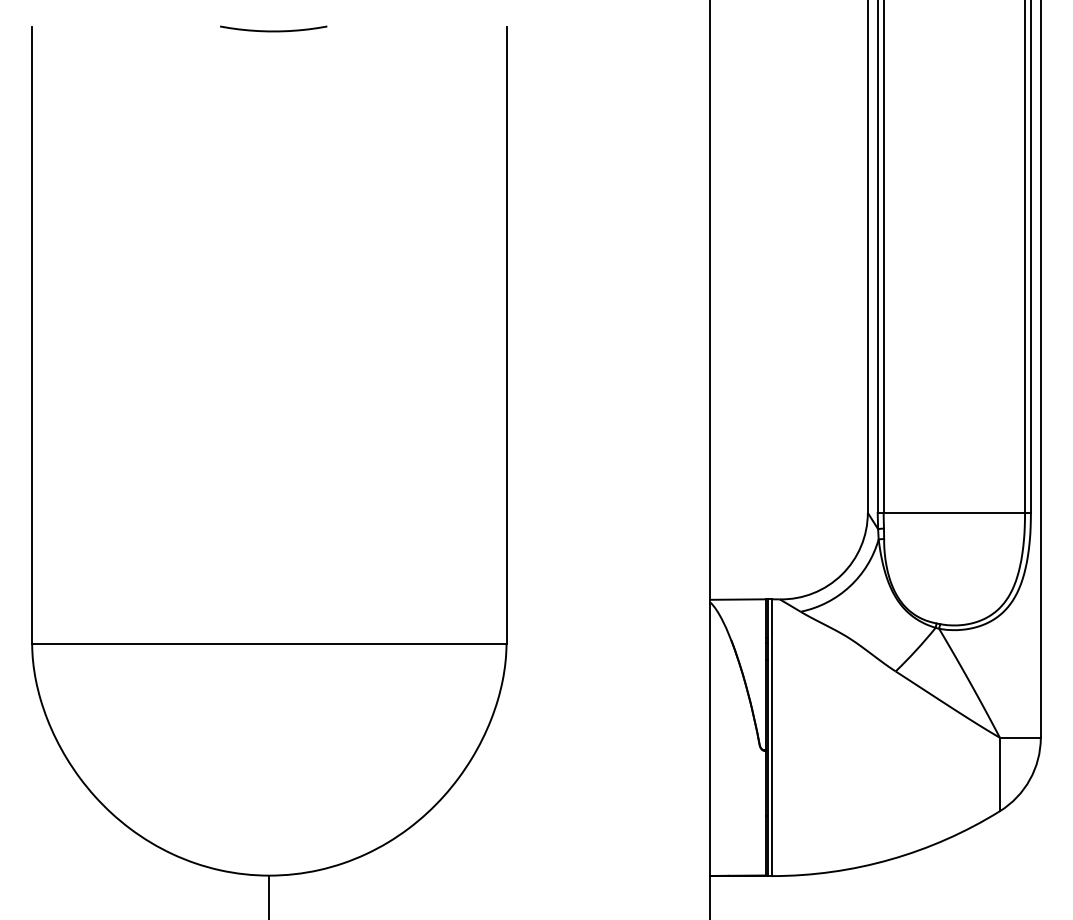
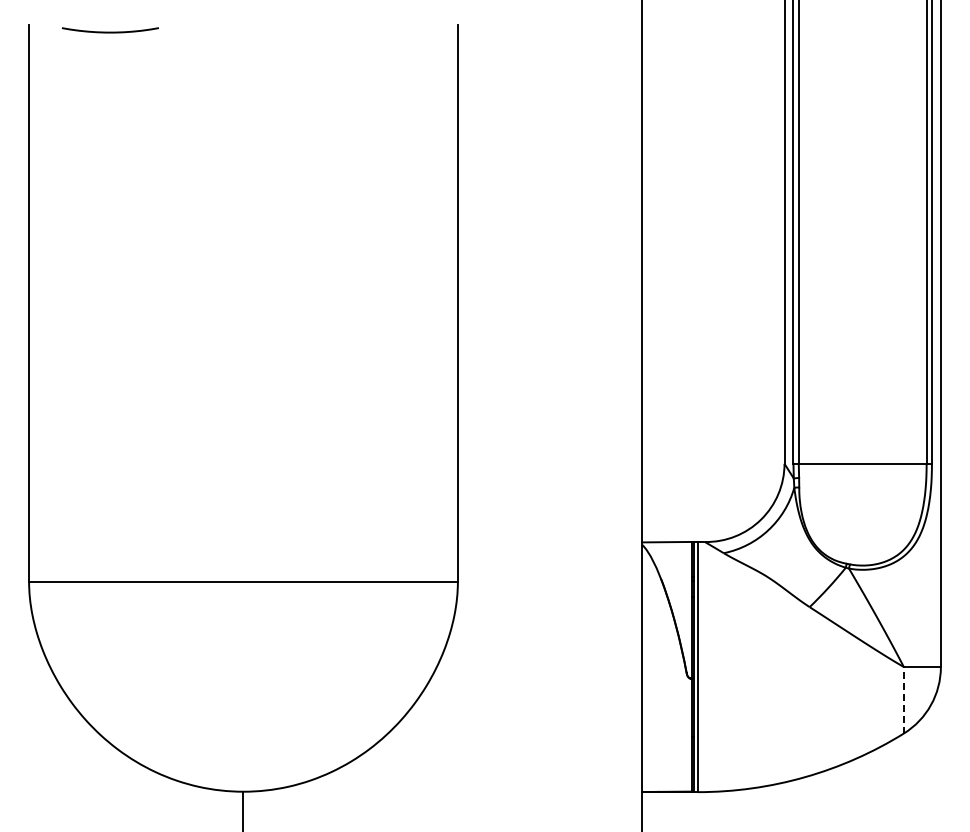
curve: (273, 30) -> (110, 31), moved
line: (999, 773) -> (903, 699), solid -> dashed

